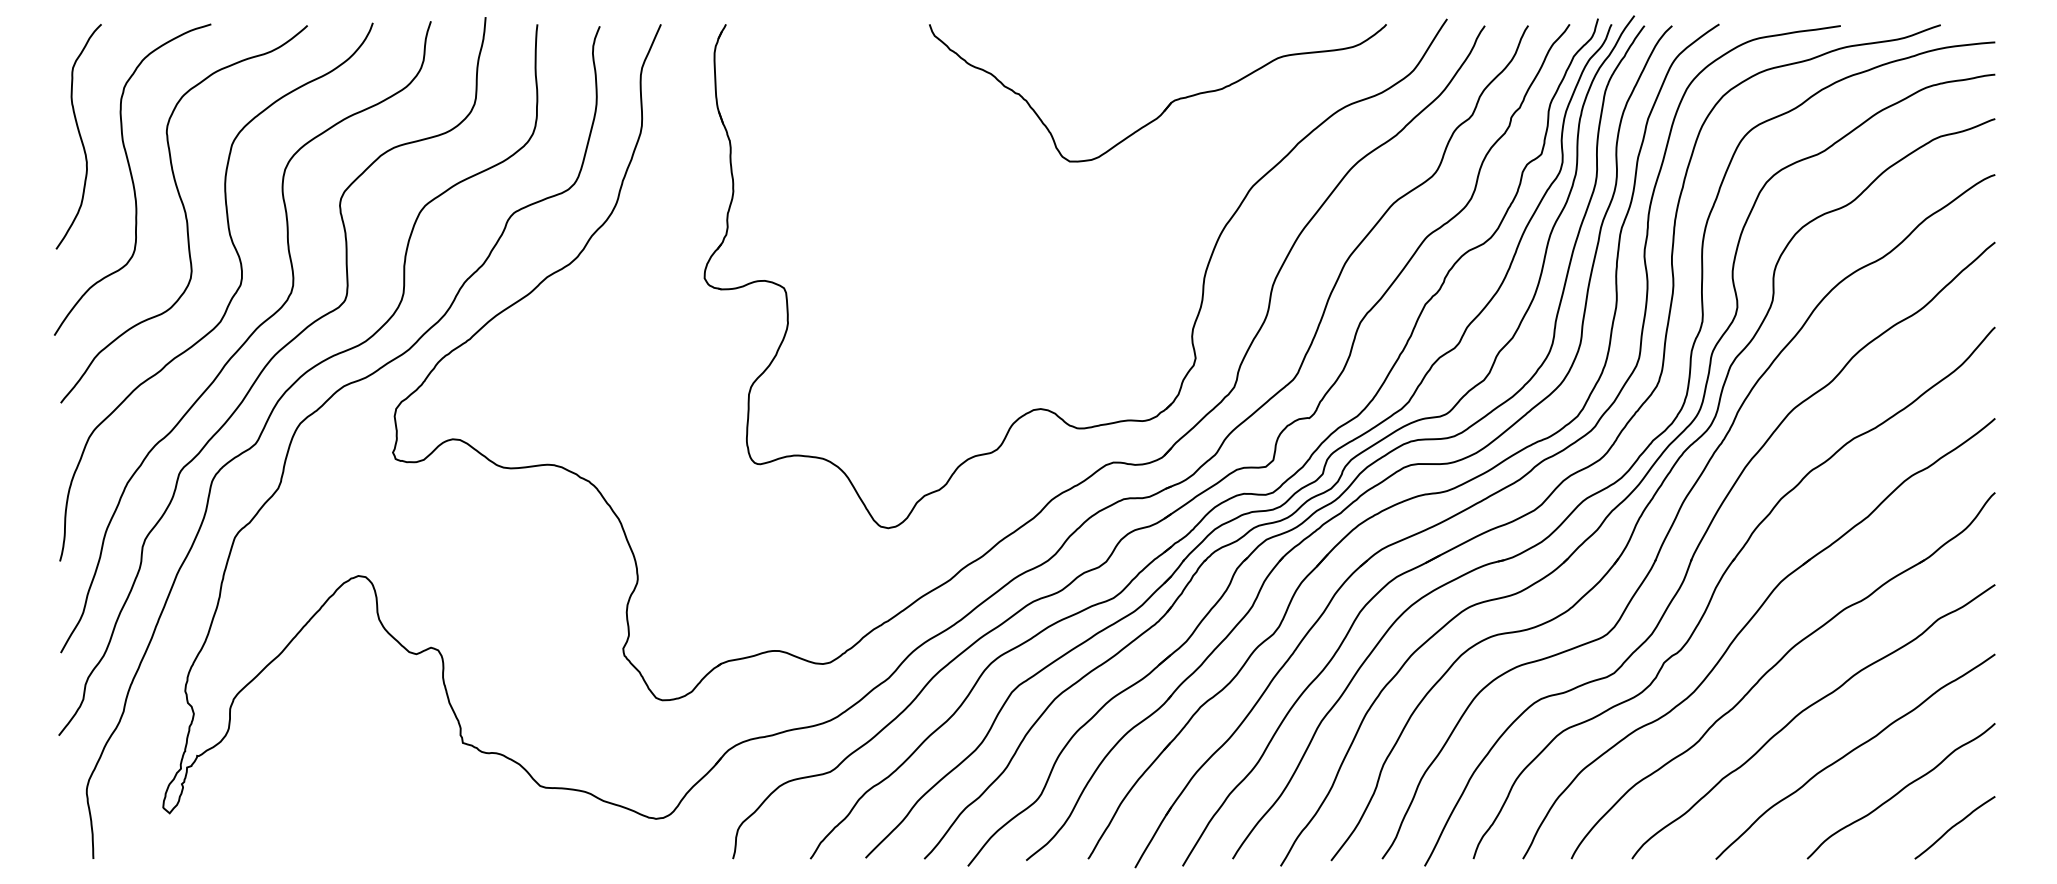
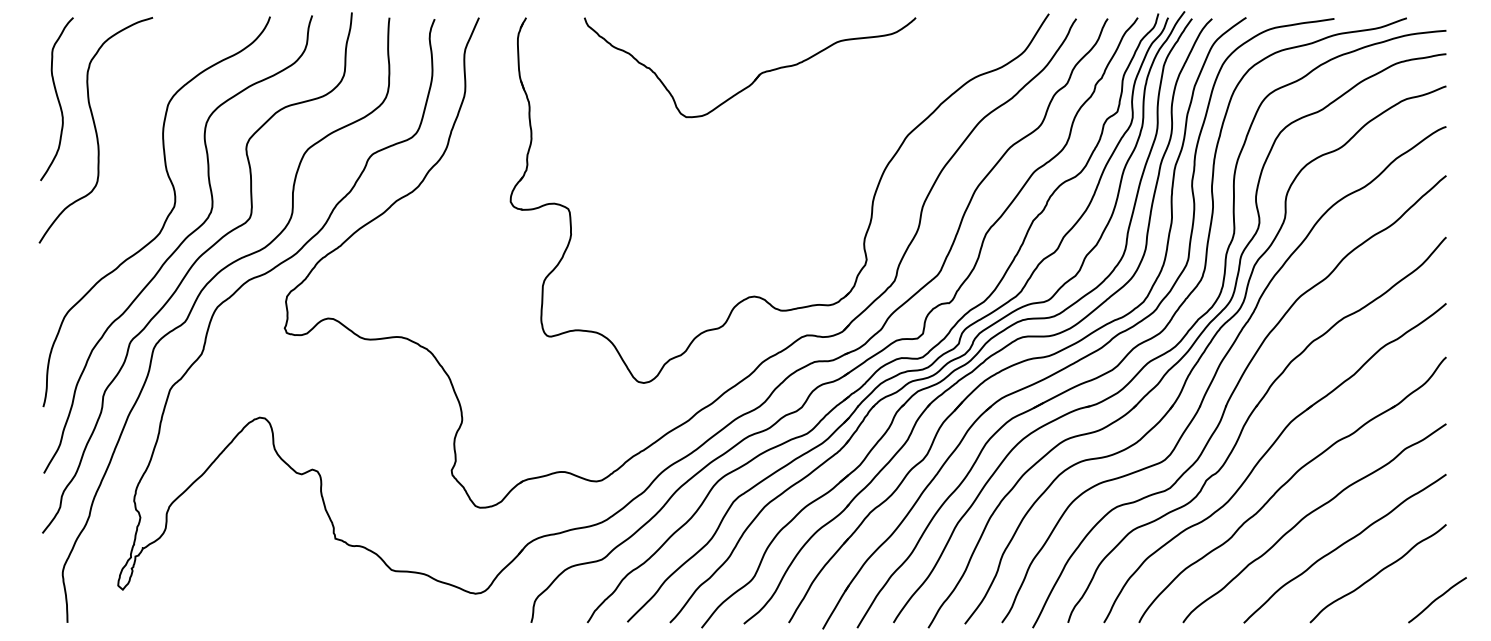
part: (1168, 104) -> (757, 75), moved
curve: (184, 214) -> (133, 155), removed
curve: (1954, 826) -> (1437, 599), moved

